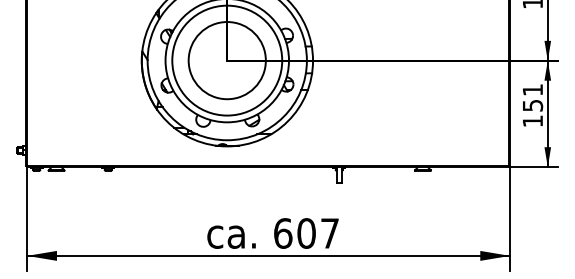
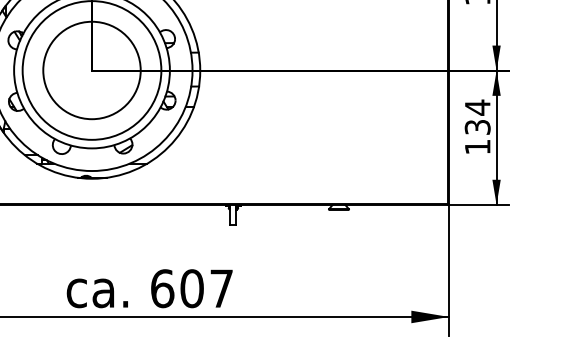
text: (532, 96) -> (477, 115), 151 -> 134

